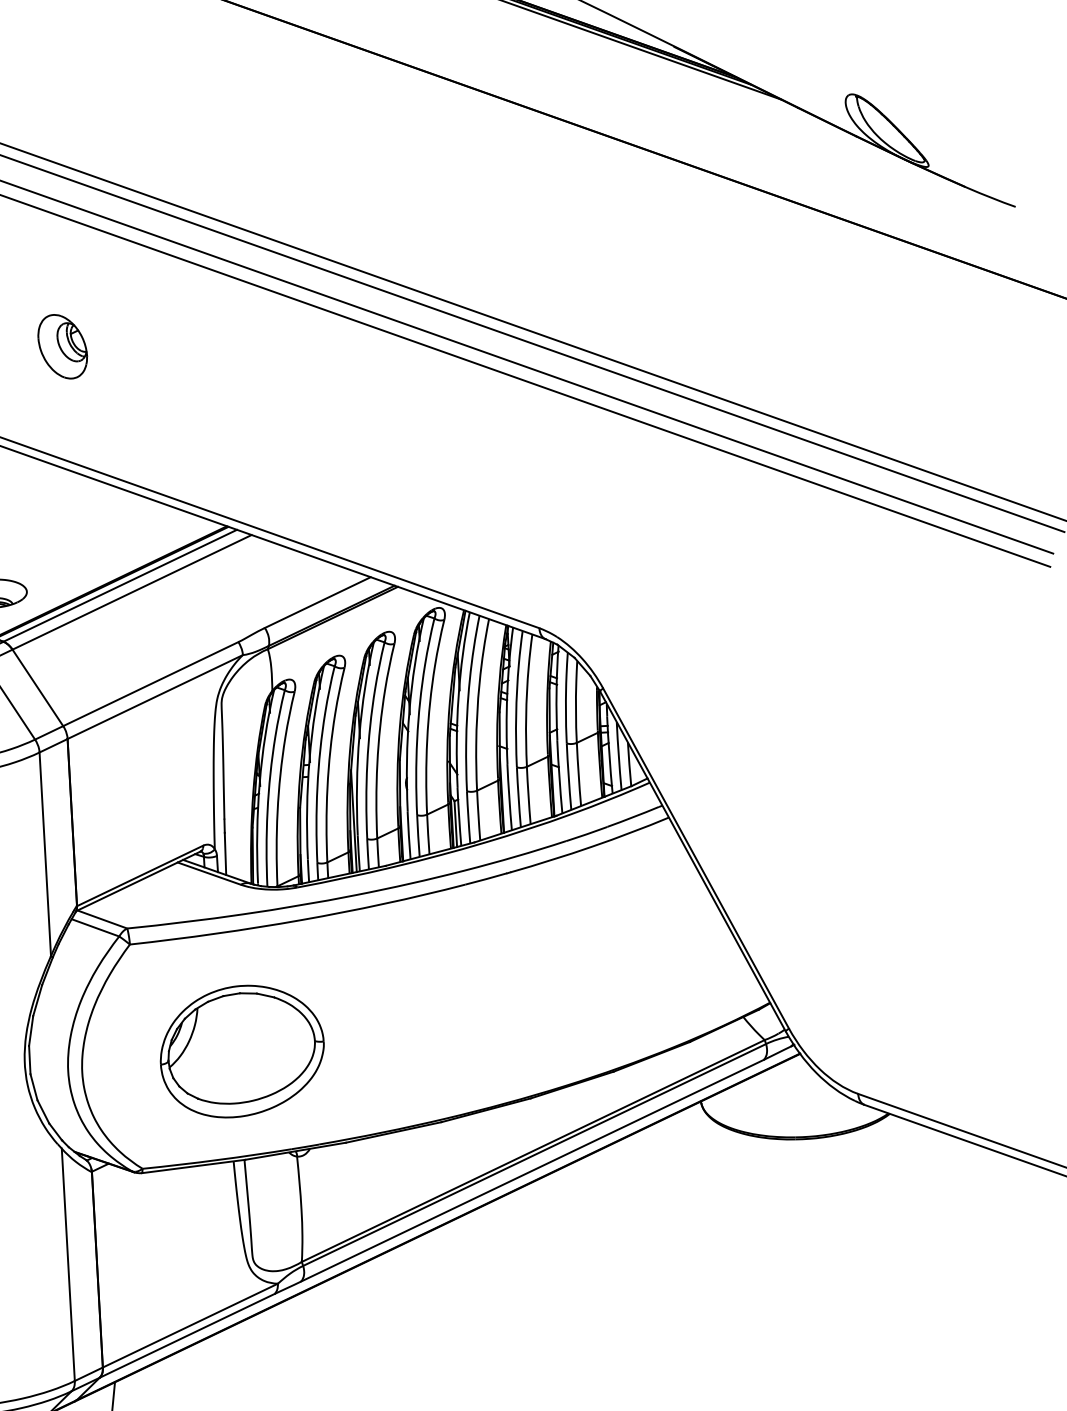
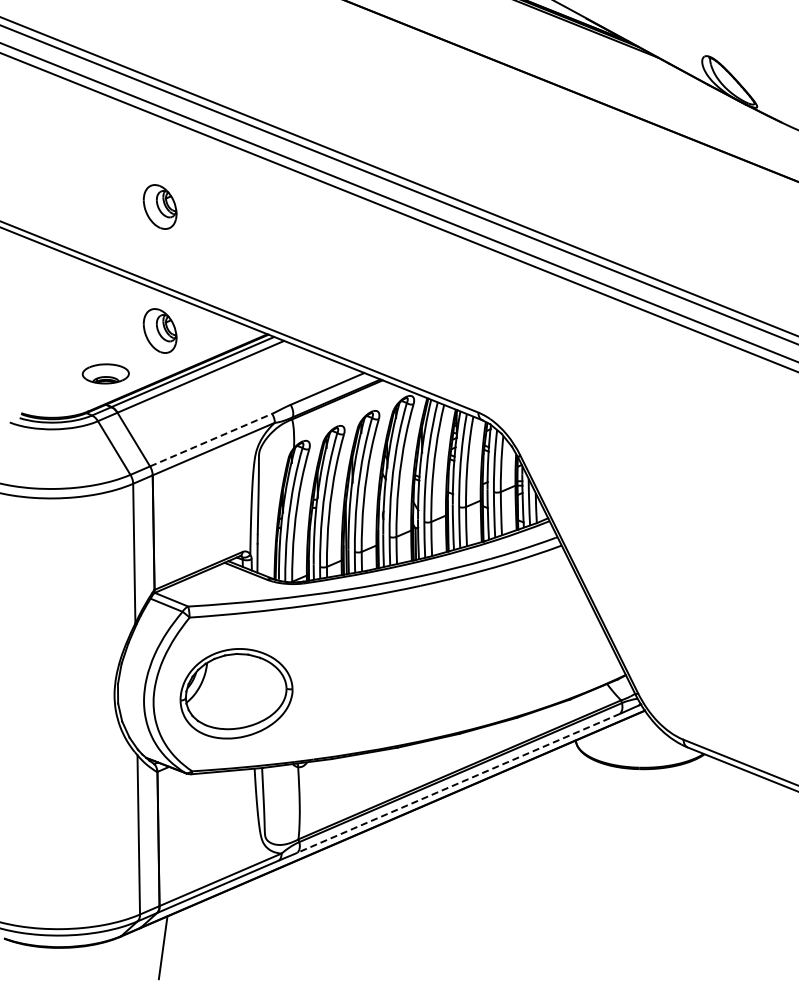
part: (69, 527) -> (159, 330), added
line: (151, 683) -> (211, 439), solid -> dashed
part: (242, 1051) -> (236, 693), moved
line: (532, 1171) -> (458, 783), solid -> dashed

